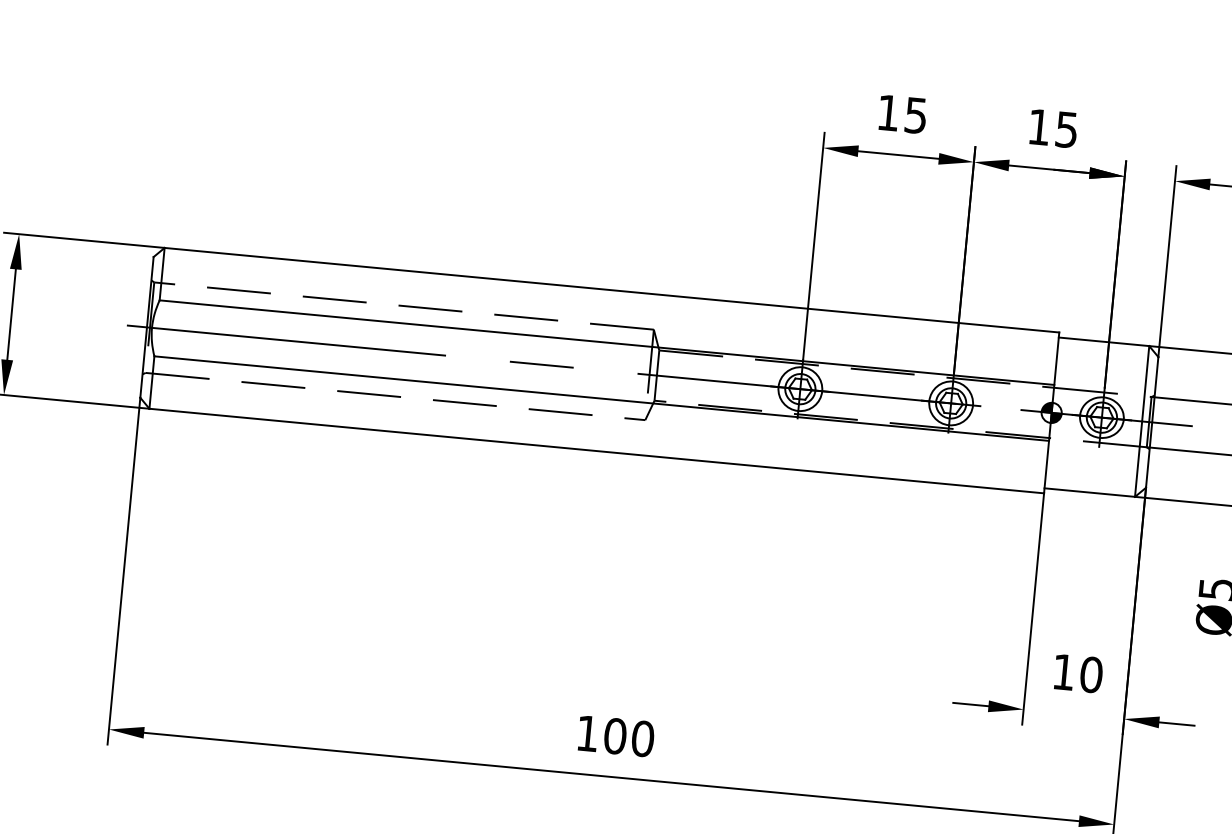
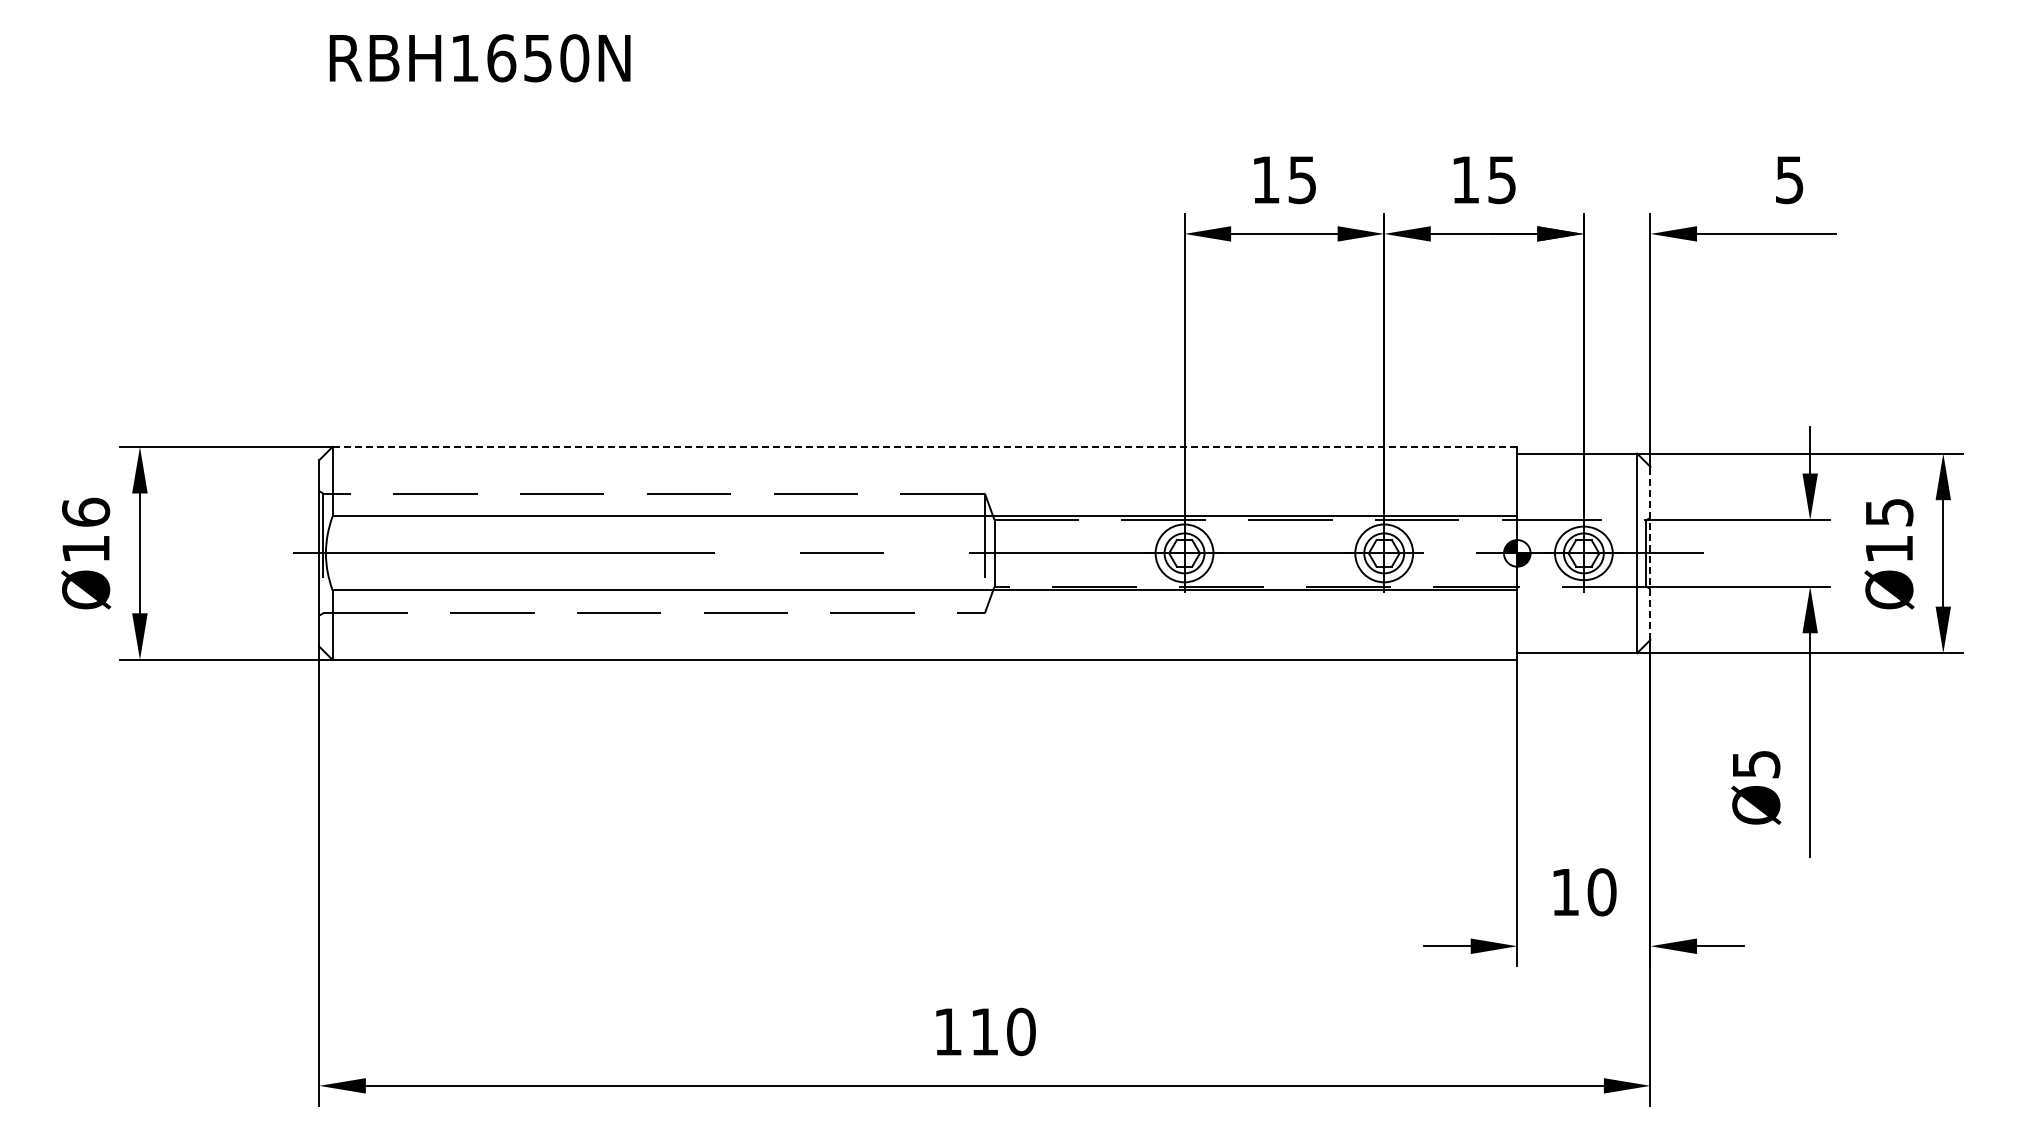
line: (611, 289) -> (924, 446), solid -> dashed
line: (1152, 422) -> (1650, 553), solid -> dashed
text: (615, 735) -> (984, 1031), 100 -> 110

